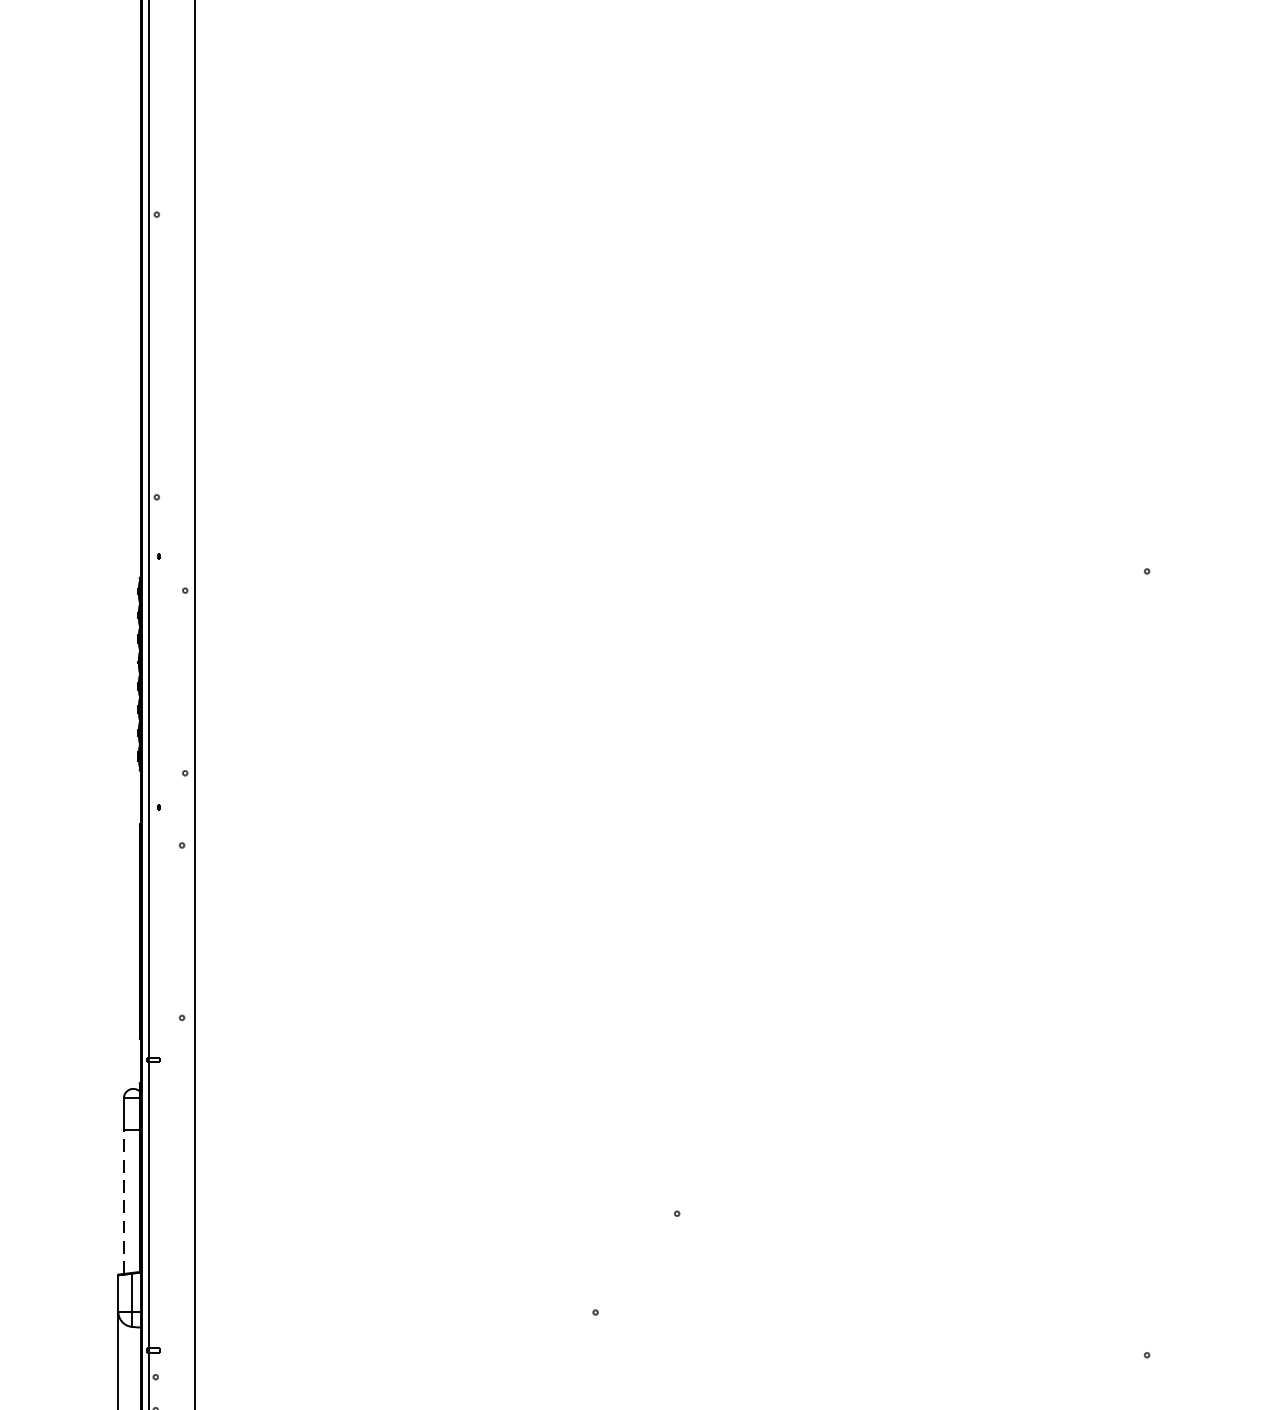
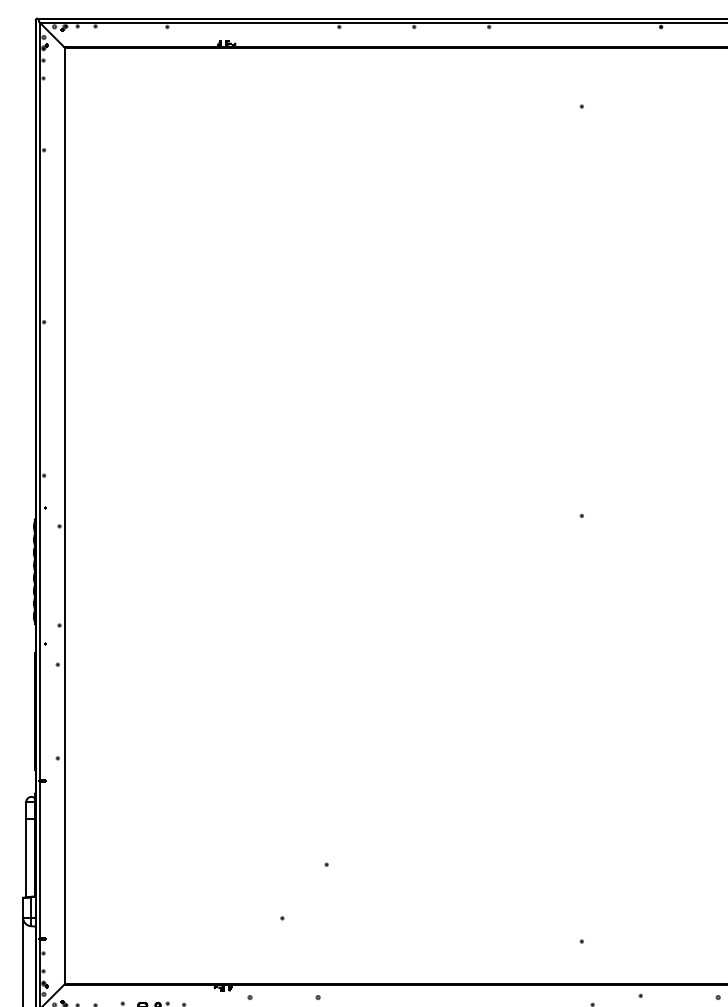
line: (124, 1200) -> (26, 857), dashed -> solid

